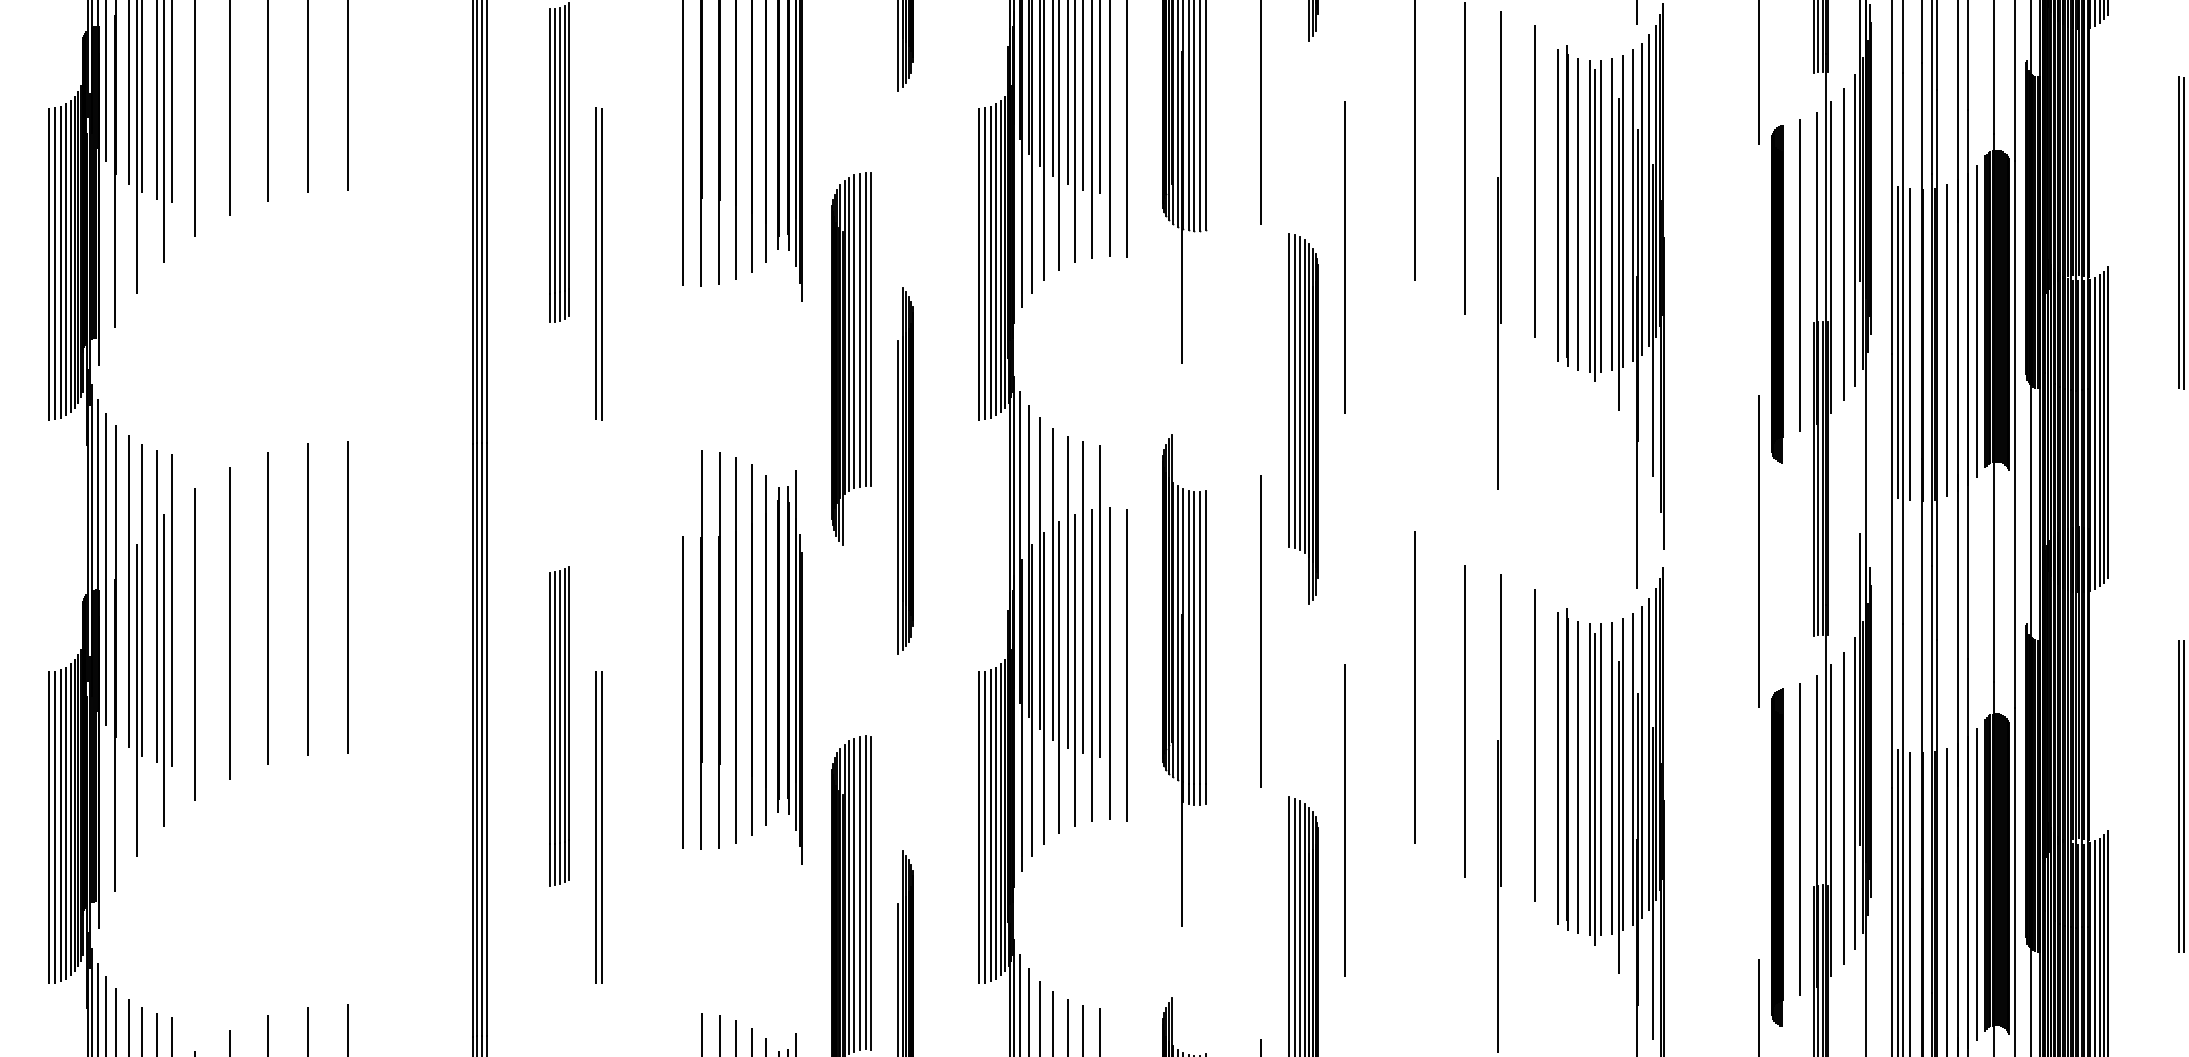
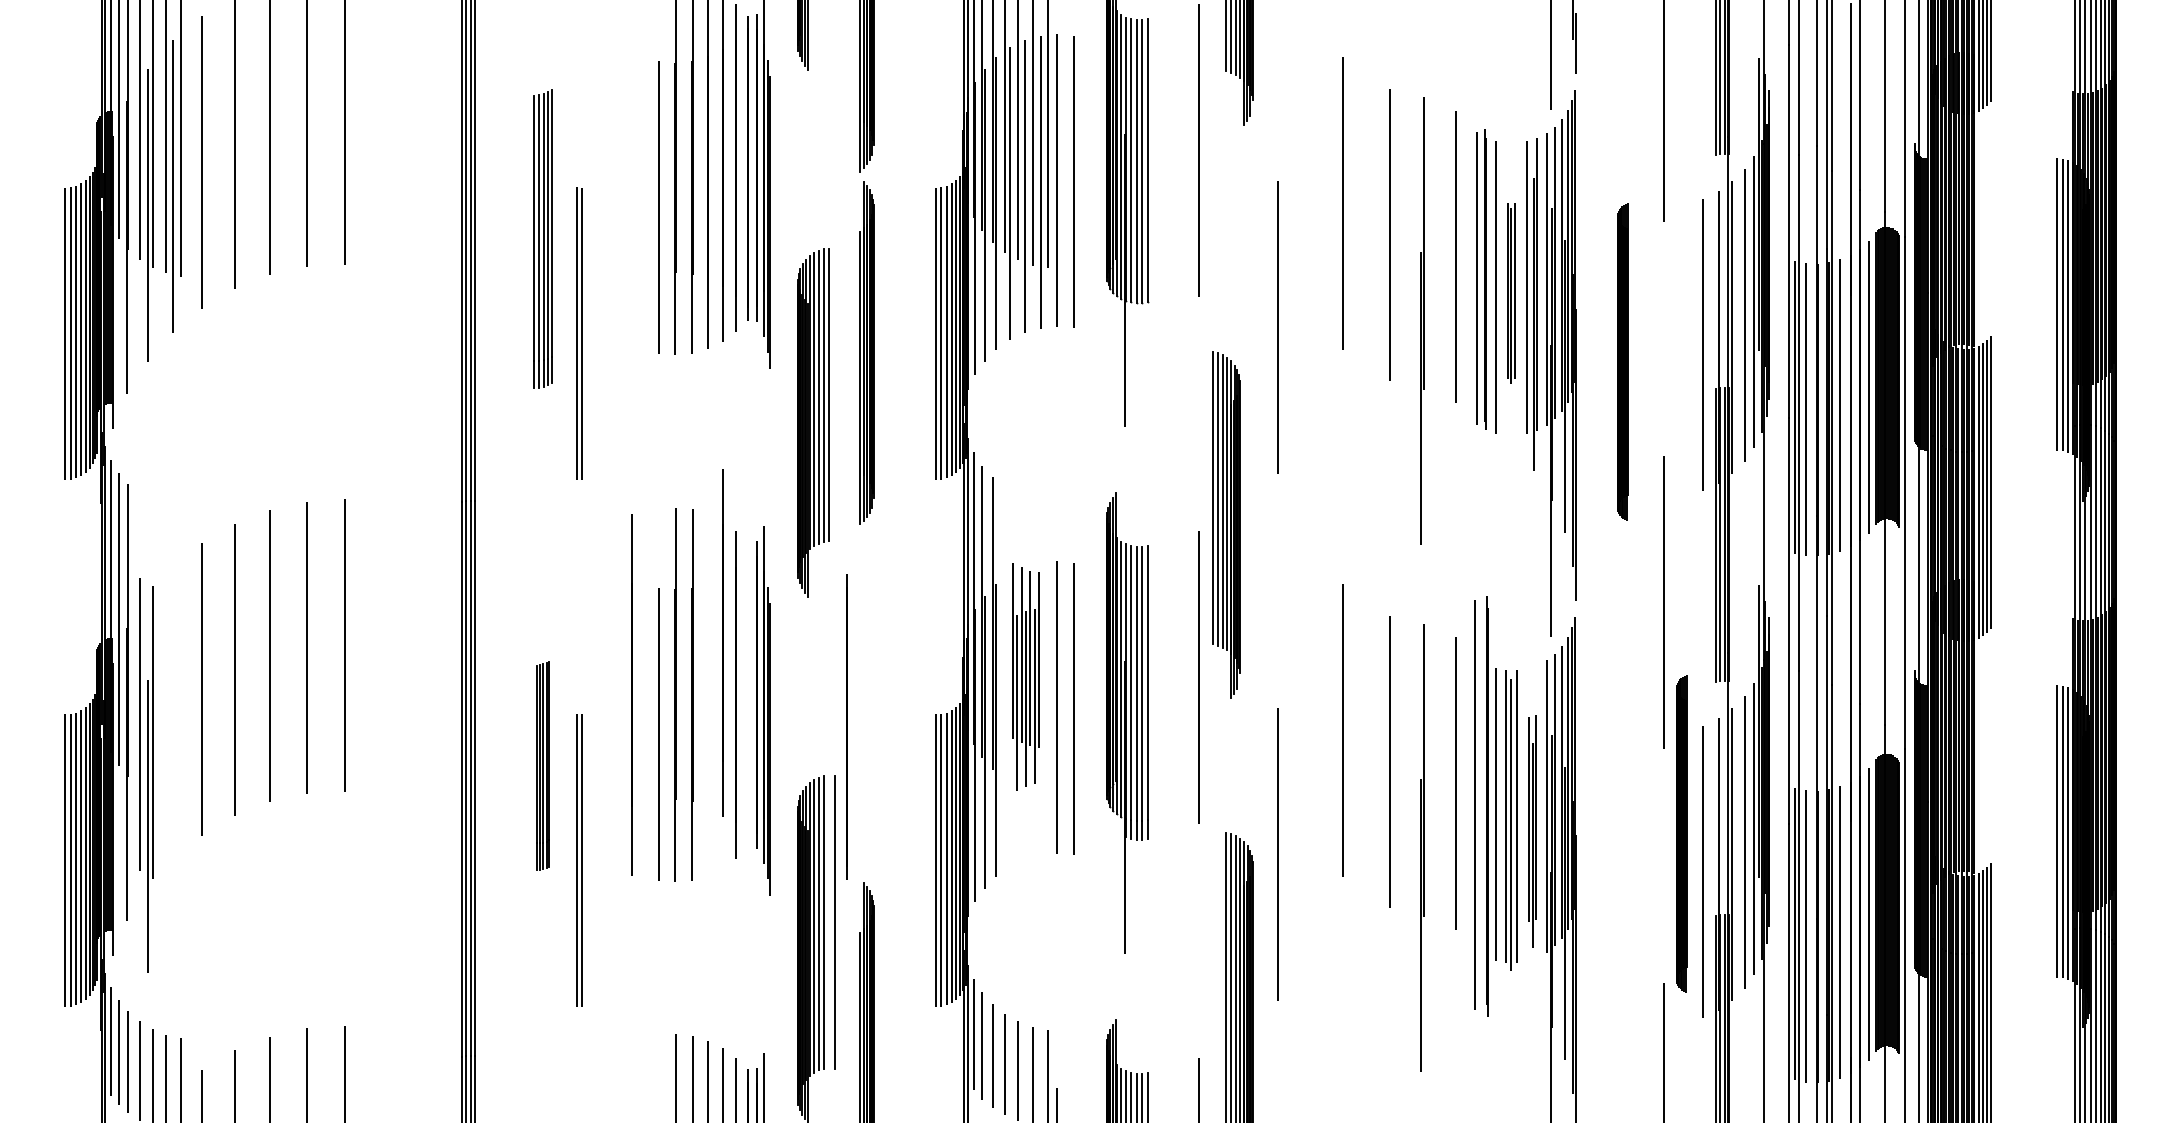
part: (1595, 220) -> (1511, 293), size x0.6
part: (1776, 293) -> (1622, 361), moved
line: (871, 330) -> (834, 395), removed
part: (1304, 418) -> (1226, 524), moved
part: (905, 470) -> (866, 352), moved
part: (1076, 630) -> (1026, 676), size x0.6
part: (164, 637) -> (173, 683), removed
part: (135, 646) -> (146, 775), moved
line: (735, 649) -> (631, 694), moved
line: (751, 649) -> (722, 642), moved
line: (778, 649) -> (846, 726), moved
part: (559, 725) -> (542, 765), size x0.7
part: (1563, 769) -> (1481, 806), size x1.4
part: (1616, 796) -> (1531, 831), size x0.7
part: (1776, 857) -> (1681, 833), moved
line: (865, 892) -> (829, 921), removed

